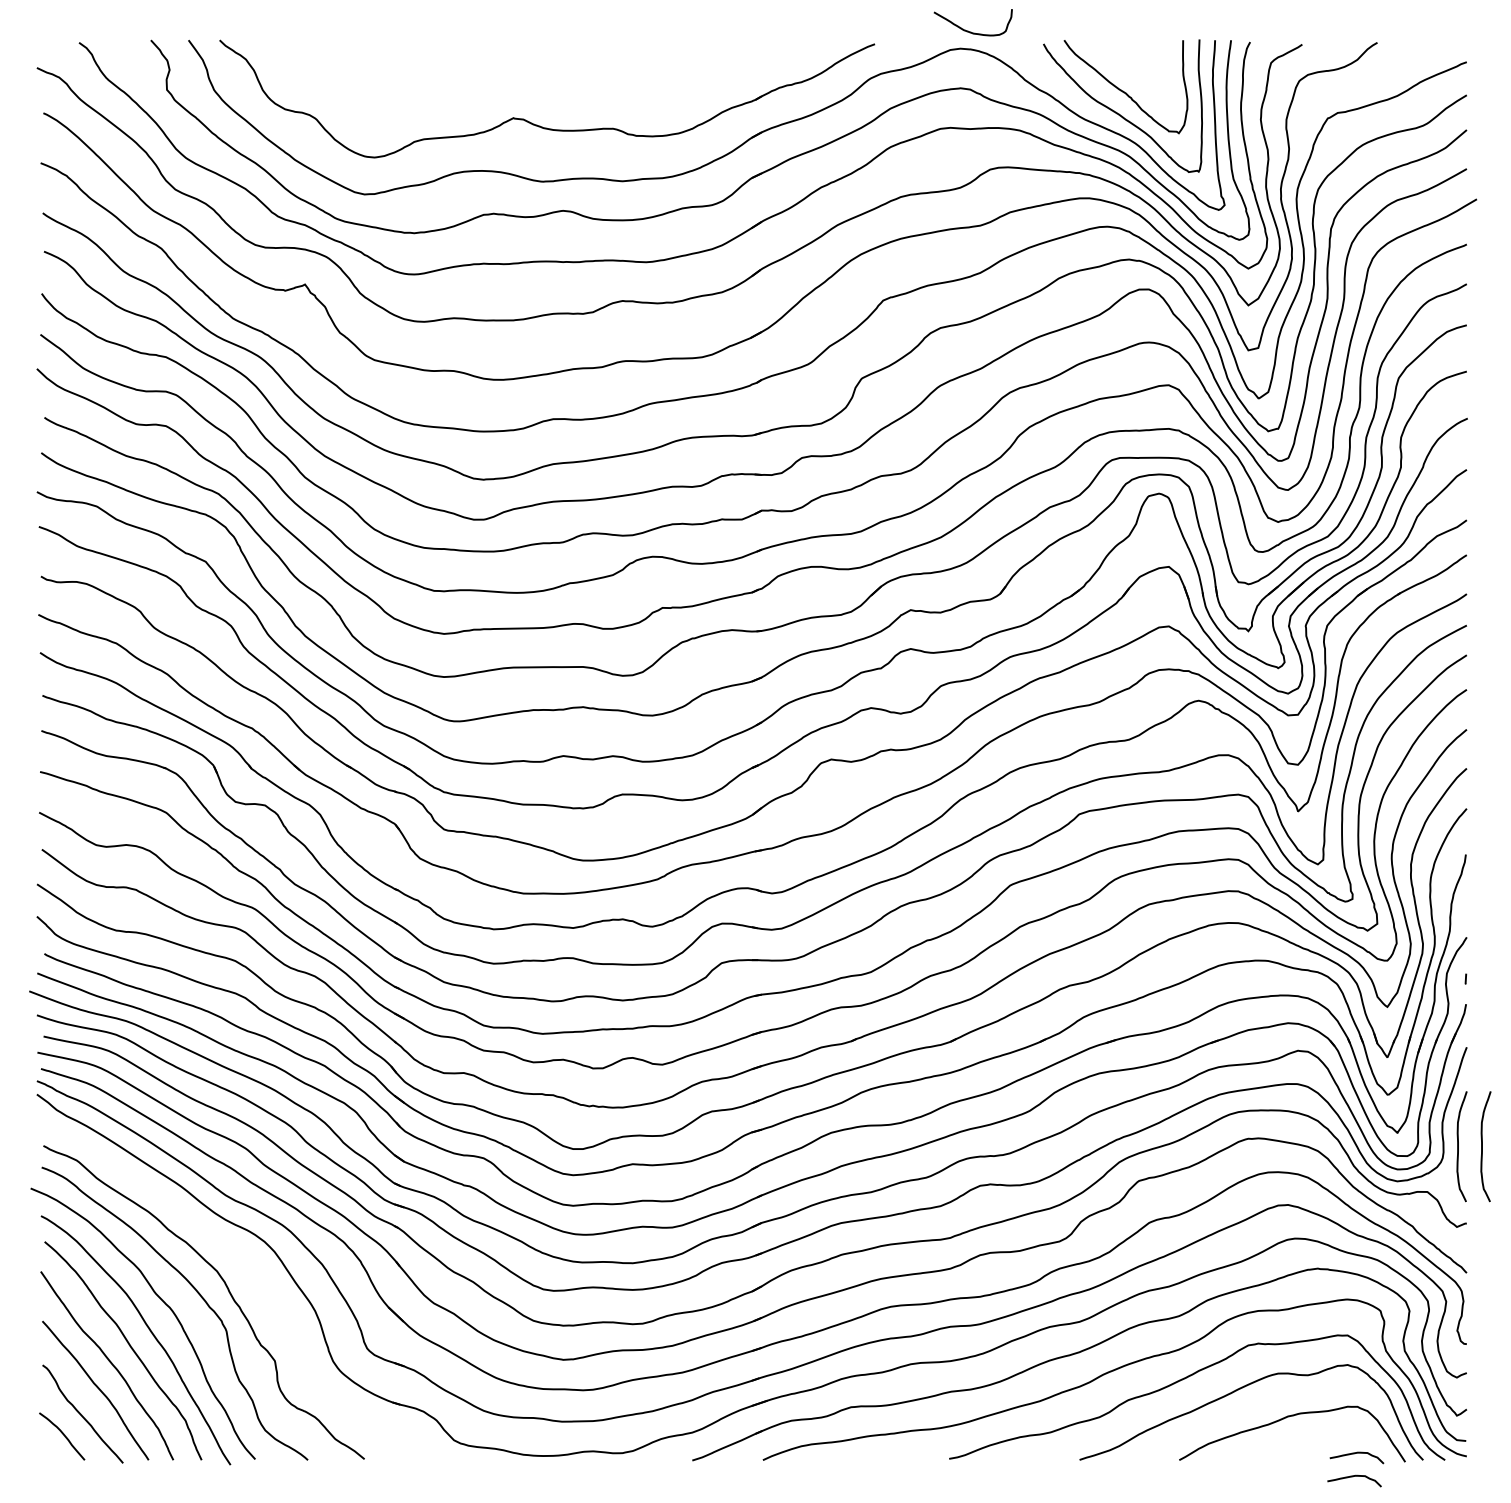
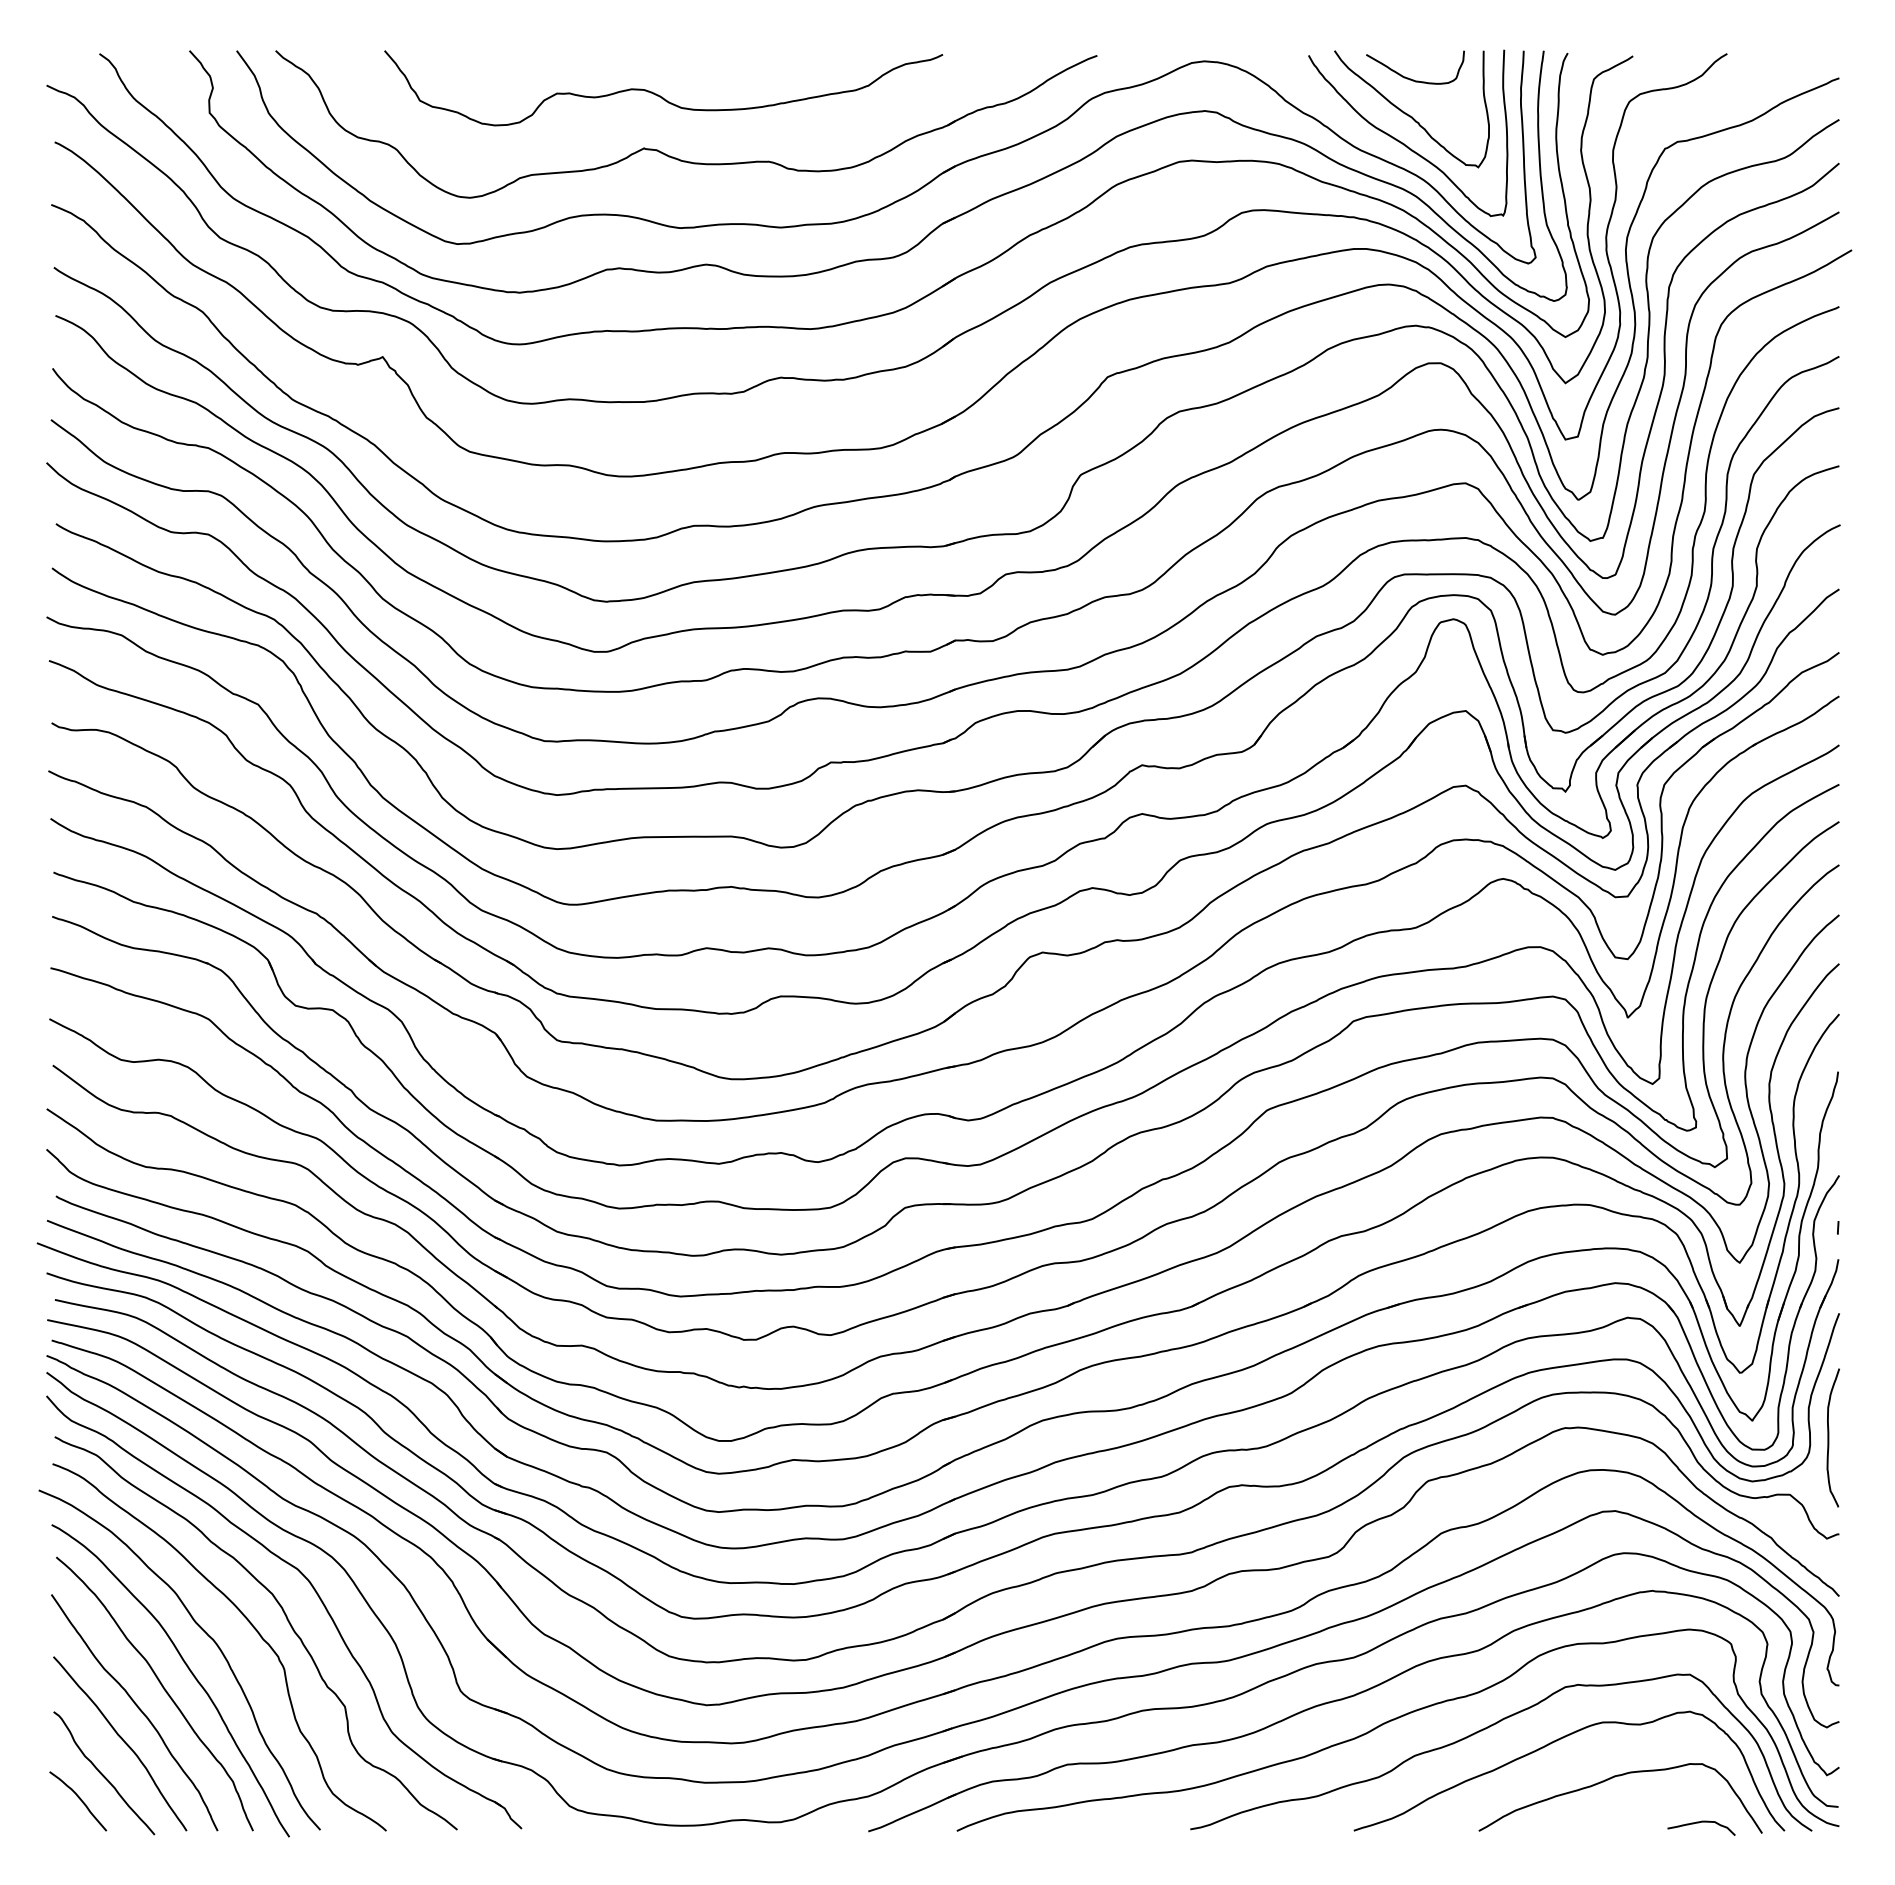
curve: (970, 31) -> (1411, 78), moved
curve: (526, 75) -> (660, 95), added
curve: (1482, 1146) -> (1859, 1437), removed
part: (250, 1269) -> (314, 1591), added
curve: (1352, 1477) -> (1696, 1852), removed

